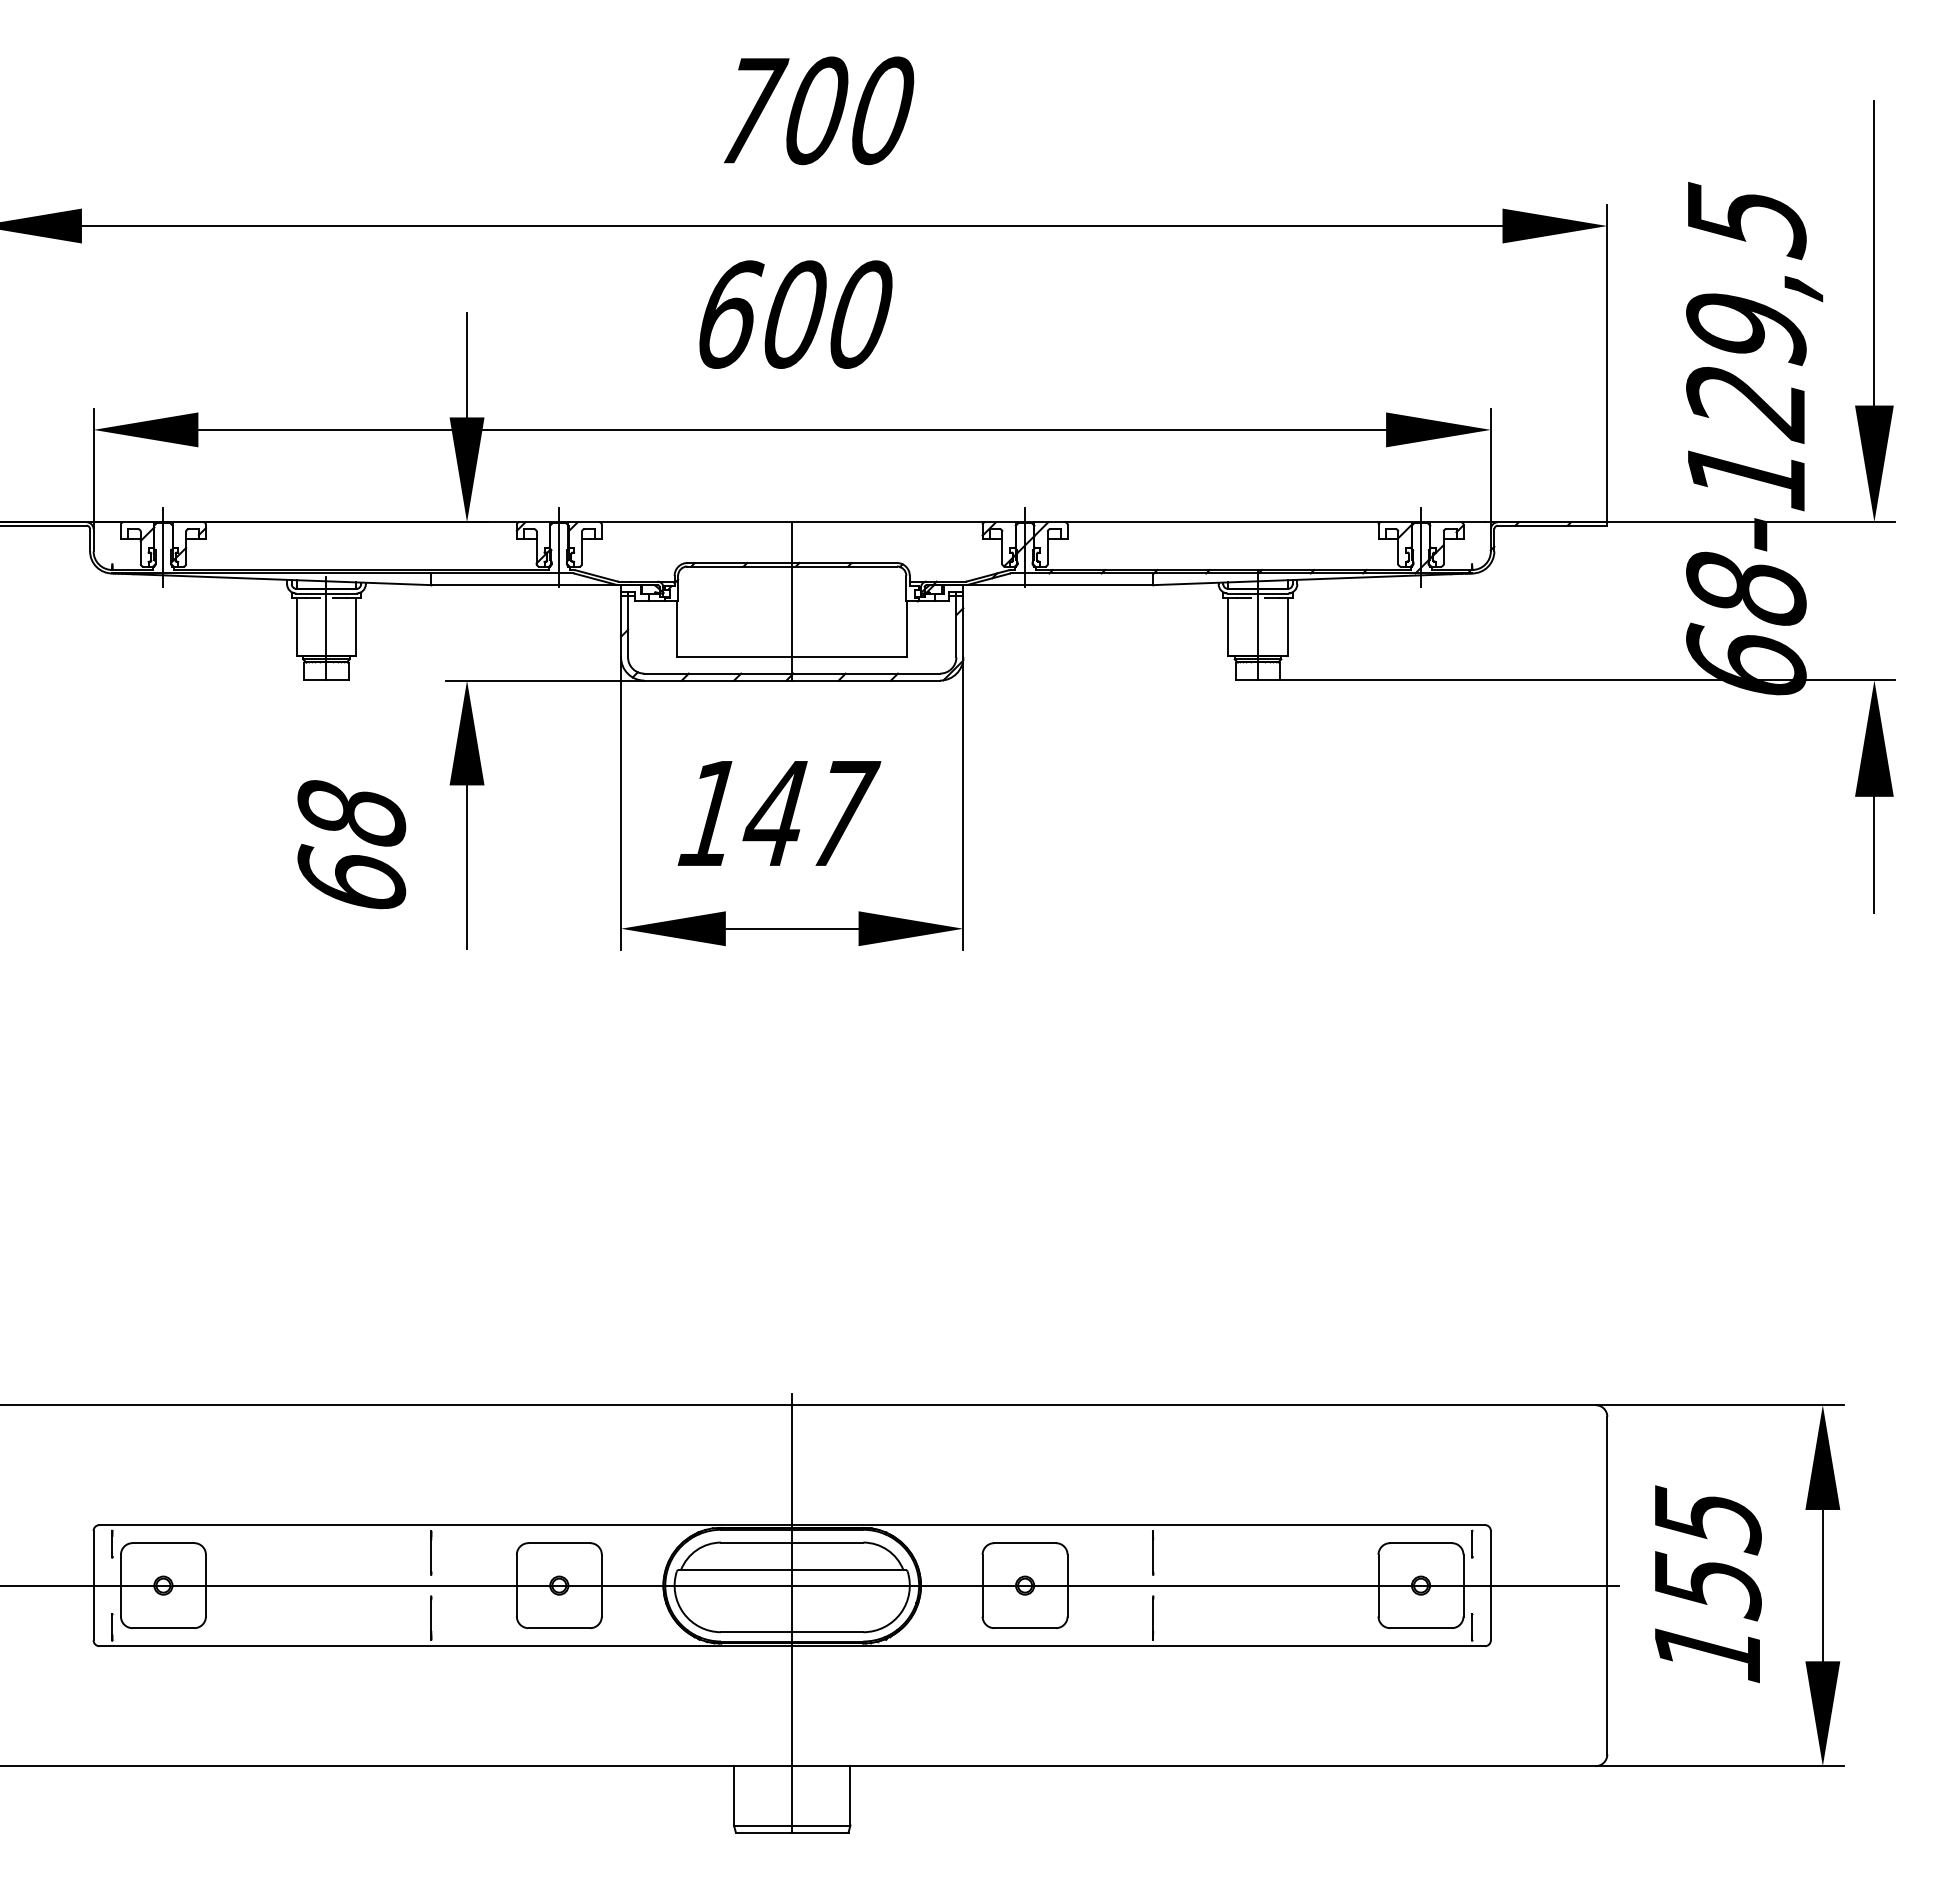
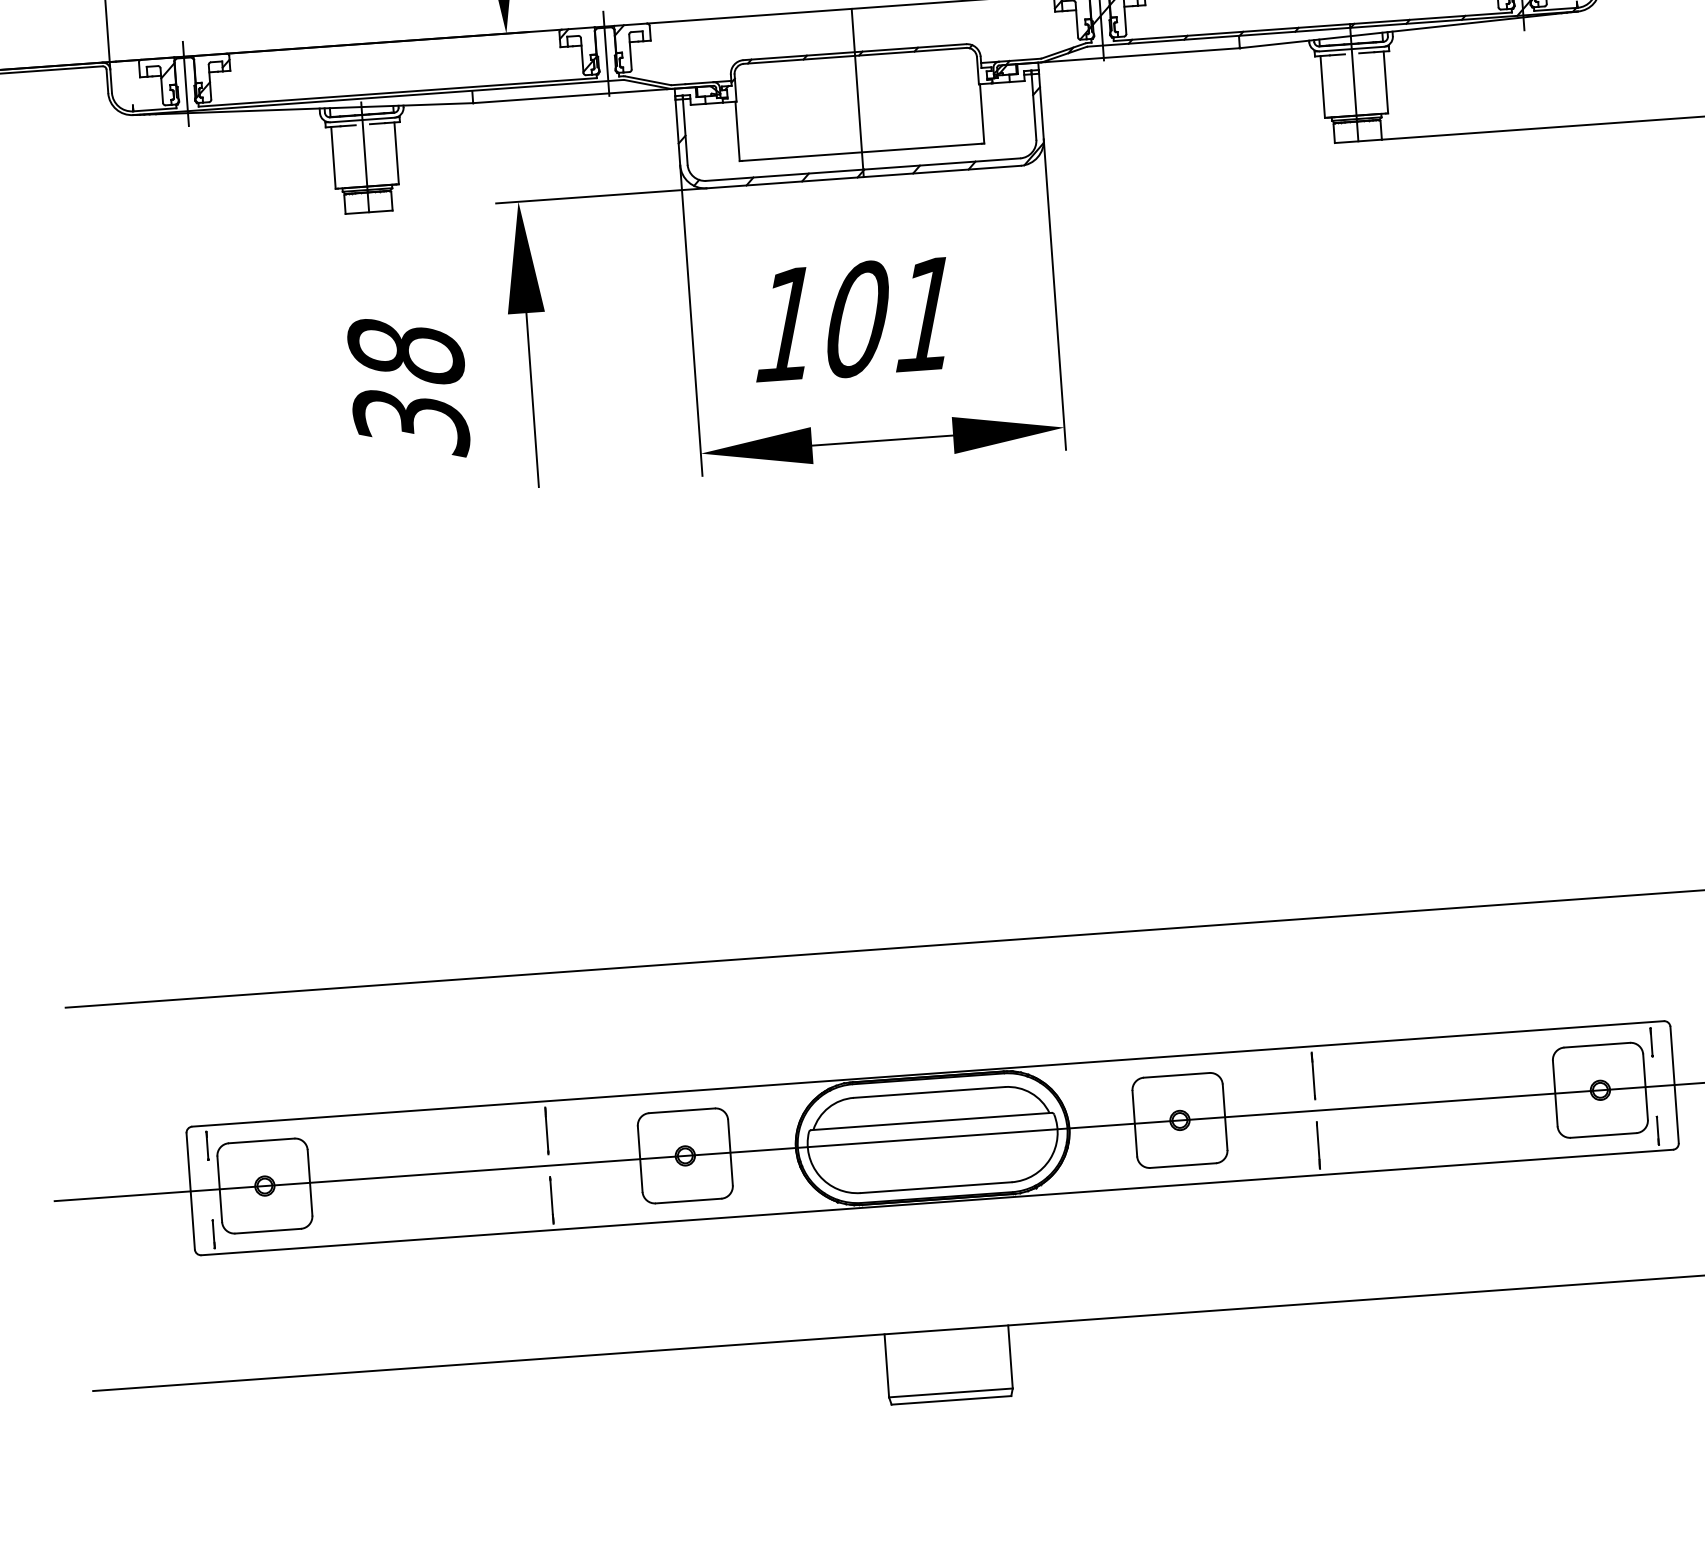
text: (811, 813) -> (894, 316), 147 -> 101
text: (351, 880) -> (410, 422), 68 -> 38
line: (792, 1612) -> (934, 1166), removed

